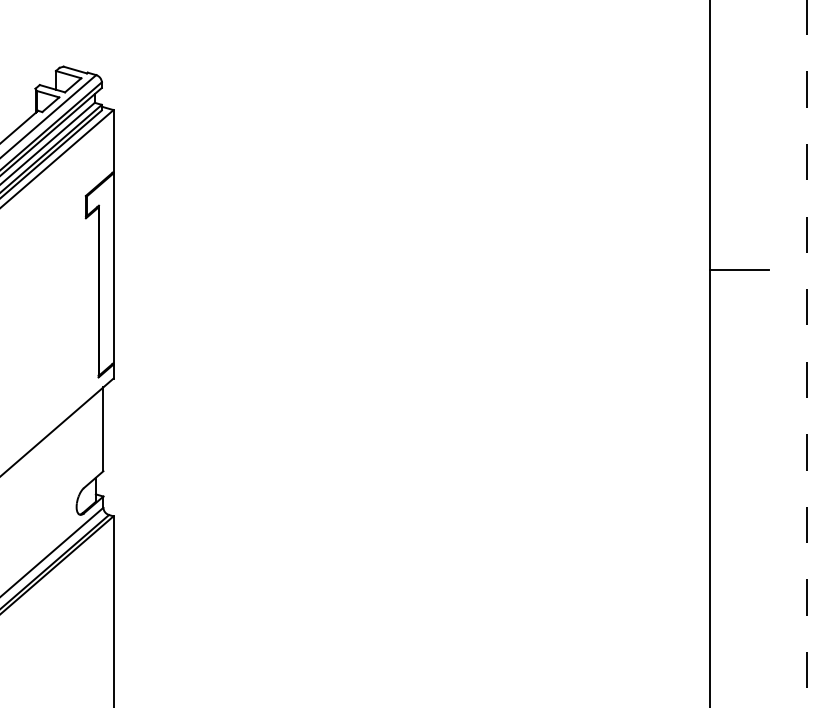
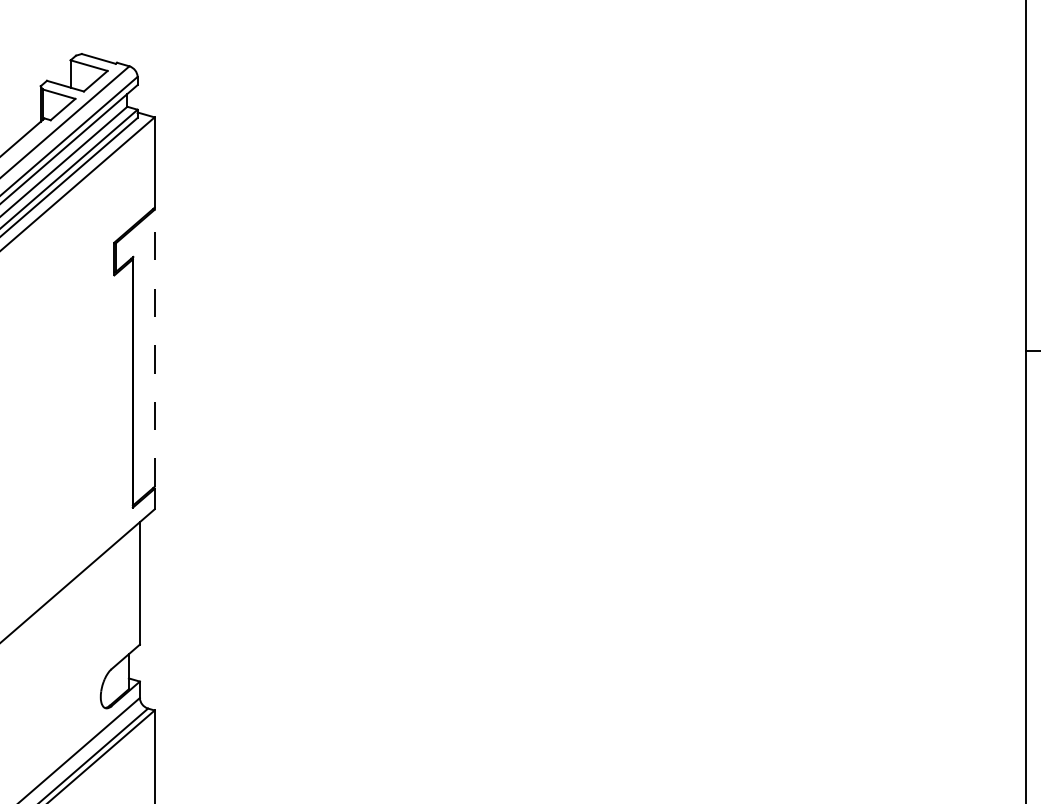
line: (113, 268) -> (154, 348), solid -> dashed

